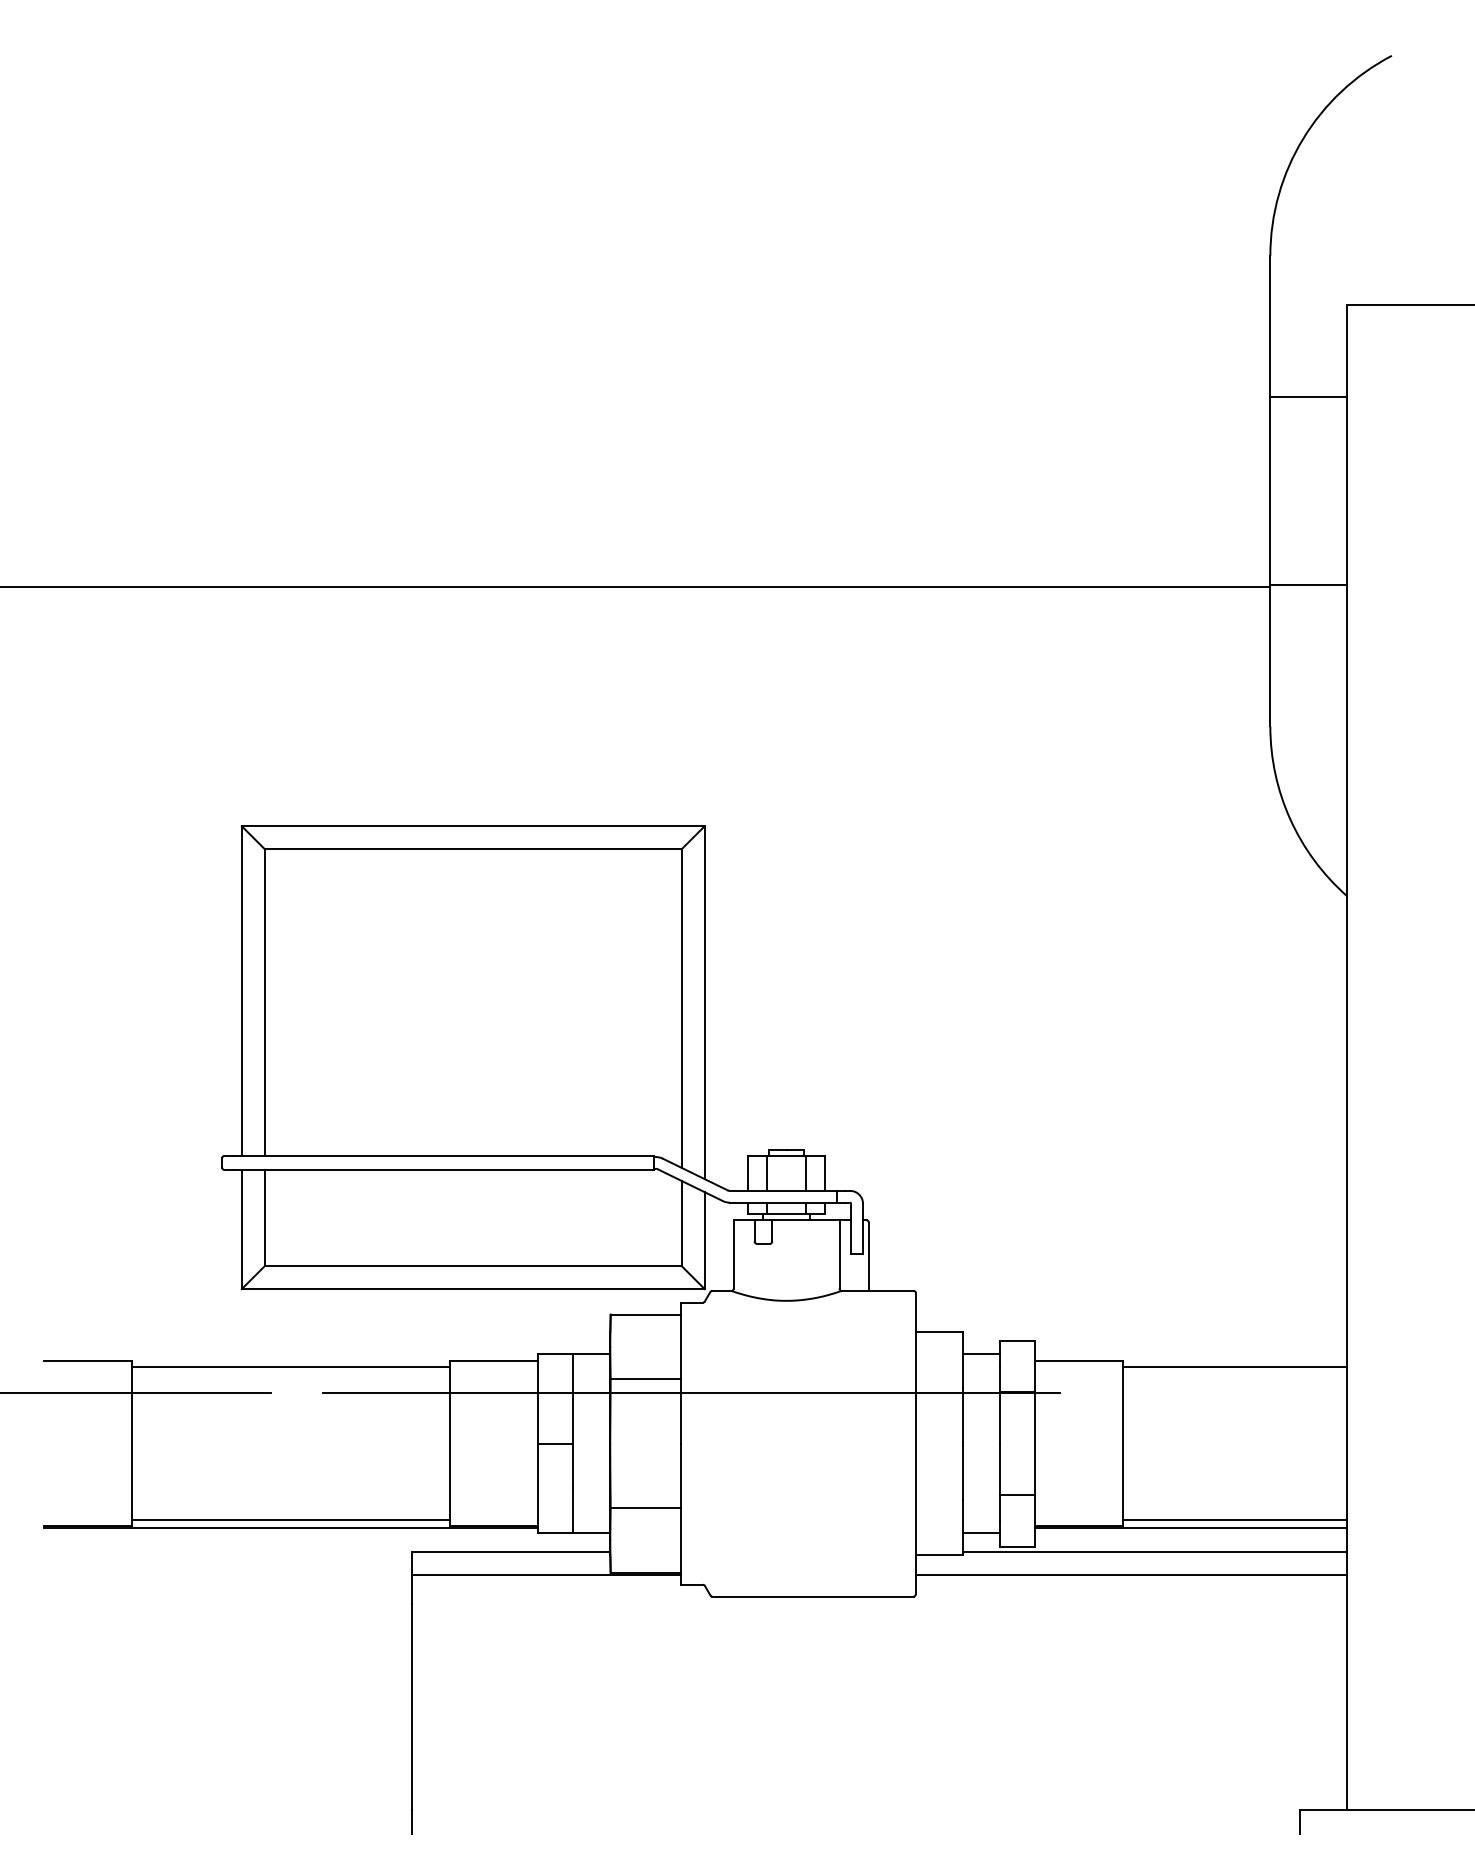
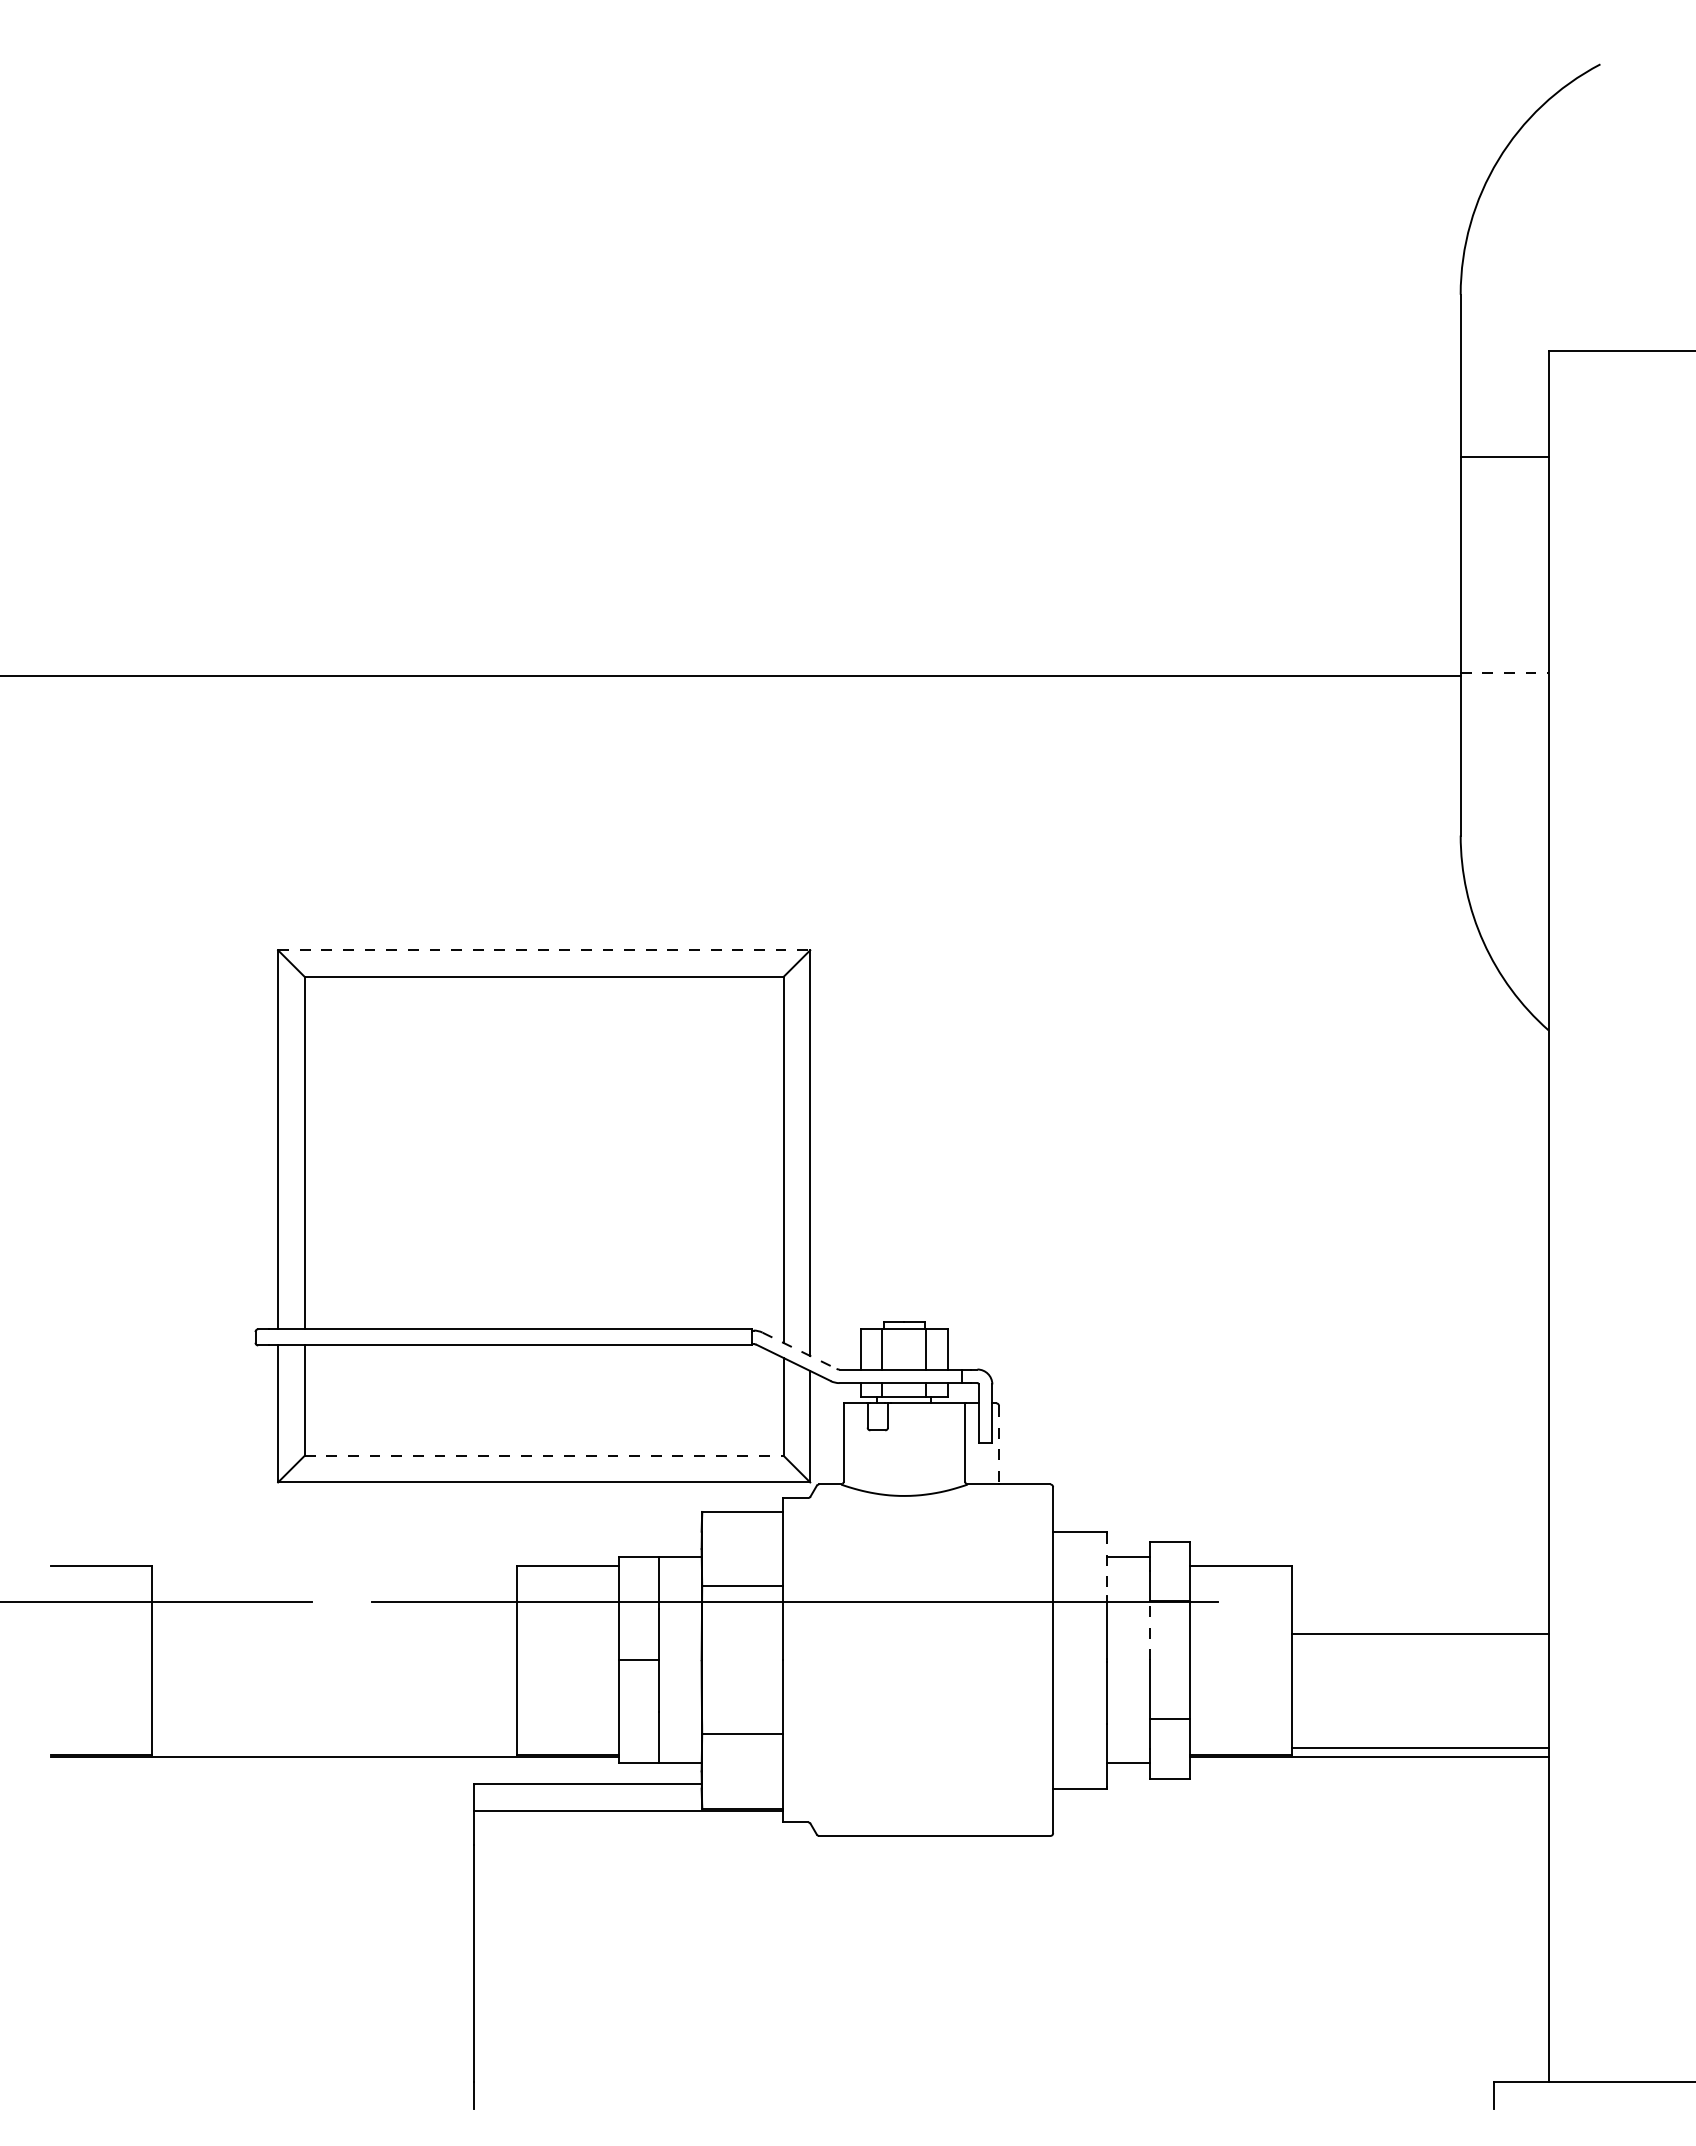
line: (1308, 585) -> (1504, 673), solid -> dashed
line: (473, 826) -> (544, 950), solid -> dashed
line: (696, 1175) -> (800, 1351), solid -> dashed
line: (869, 1256) -> (999, 1444), solid -> dashed
line: (473, 1265) -> (544, 1455), solid -> dashed
line: (963, 1361) -> (1107, 1565), solid -> dashed
line: (290, 1367) -> (334, 1572), removed
line: (1234, 1367) -> (1419, 1634), moved
line: (999, 1417) -> (1149, 1630), solid -> dashed
line: (290, 1520) -> (334, 1748), removed
line: (1154, 1551) -> (1327, 1784), removed
line: (1131, 1575) -> (1300, 1811), removed

